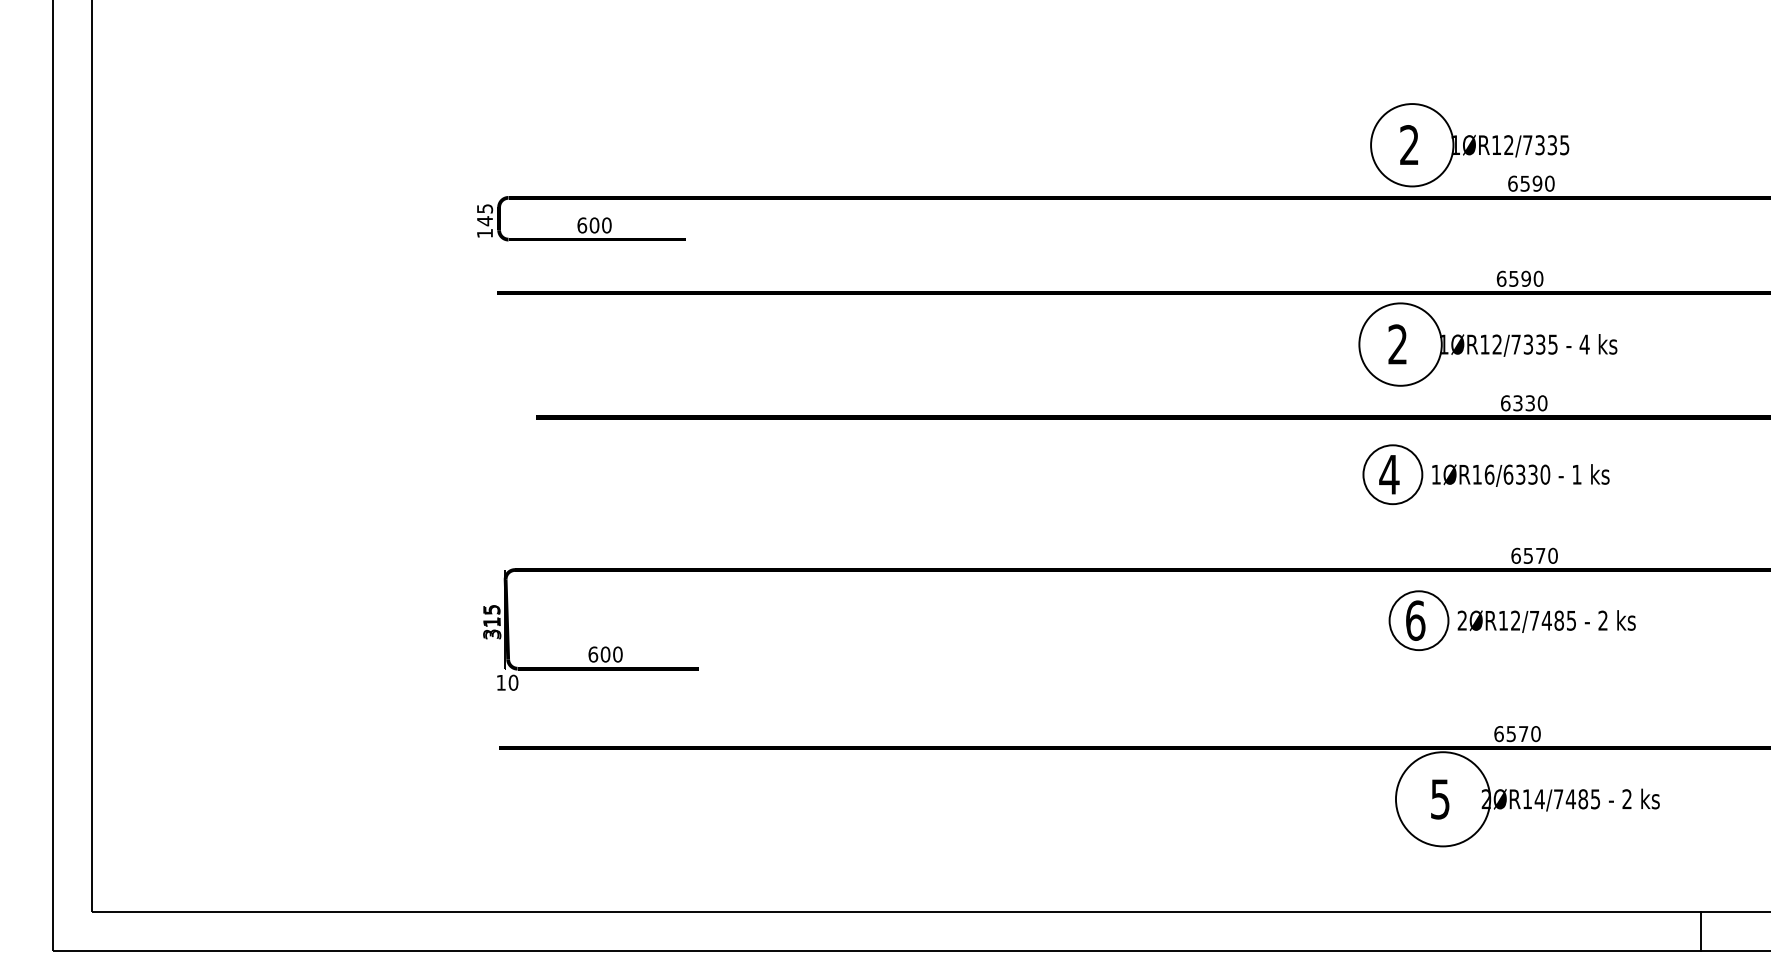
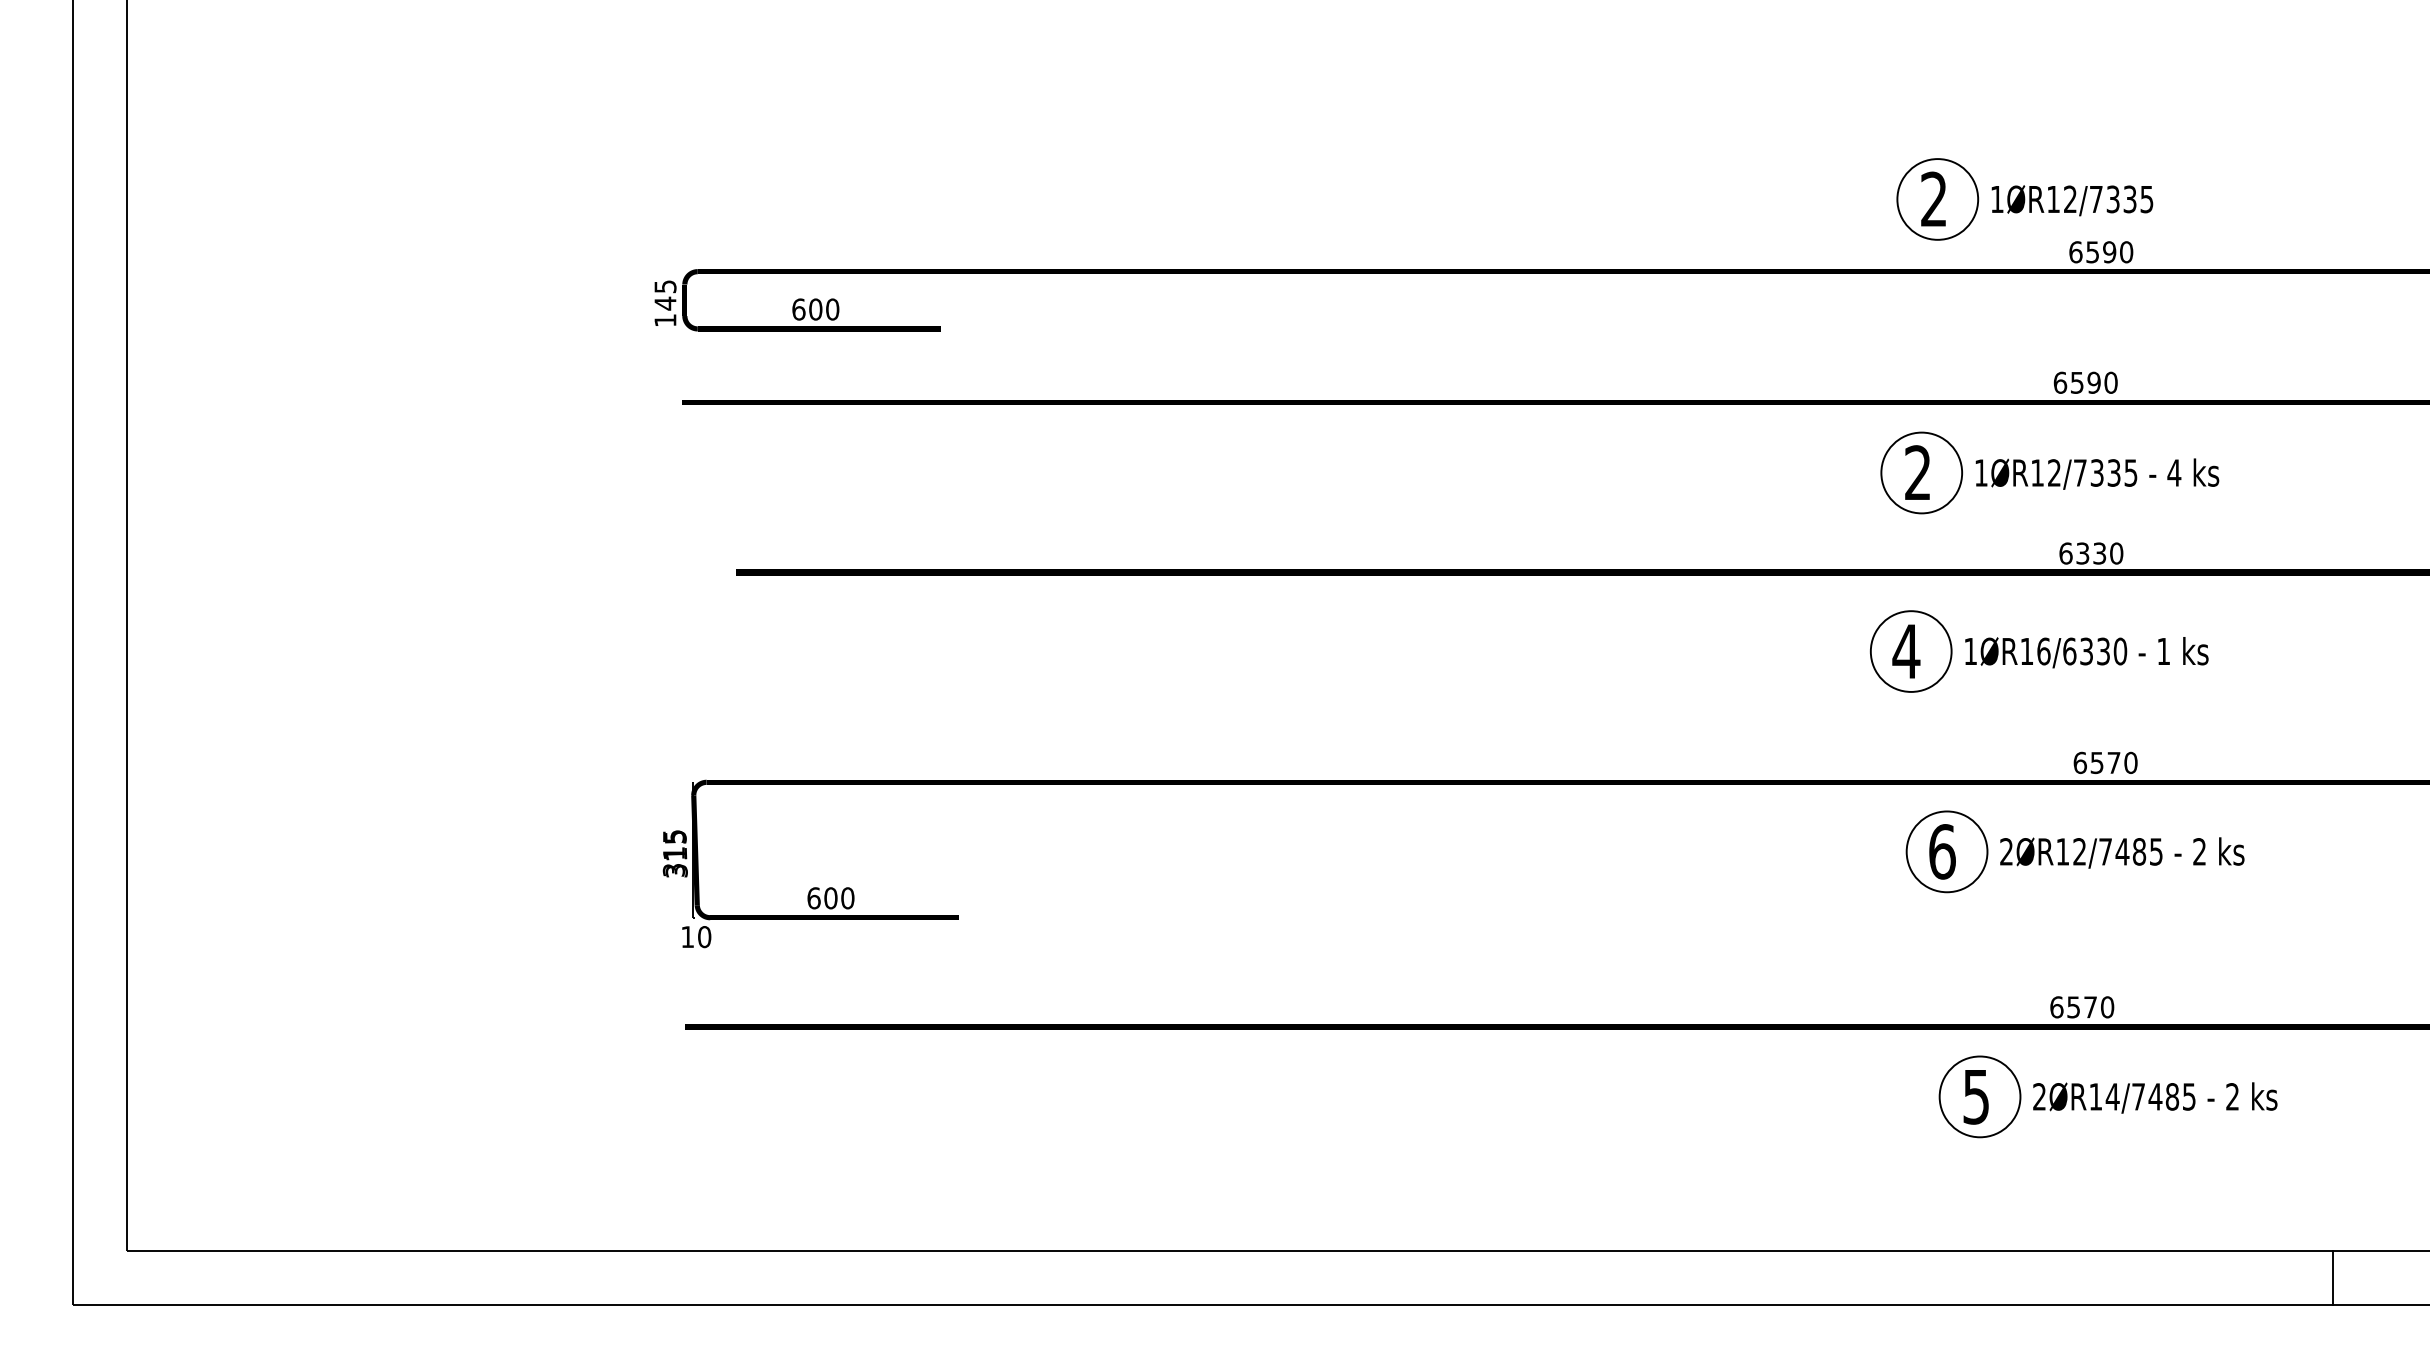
circle: (1412, 145) -> (1937, 199), size x0.71
circle: (1400, 344) -> (1921, 472), size x0.71
circle: (1442, 799) -> (1979, 1096), size x0.62

